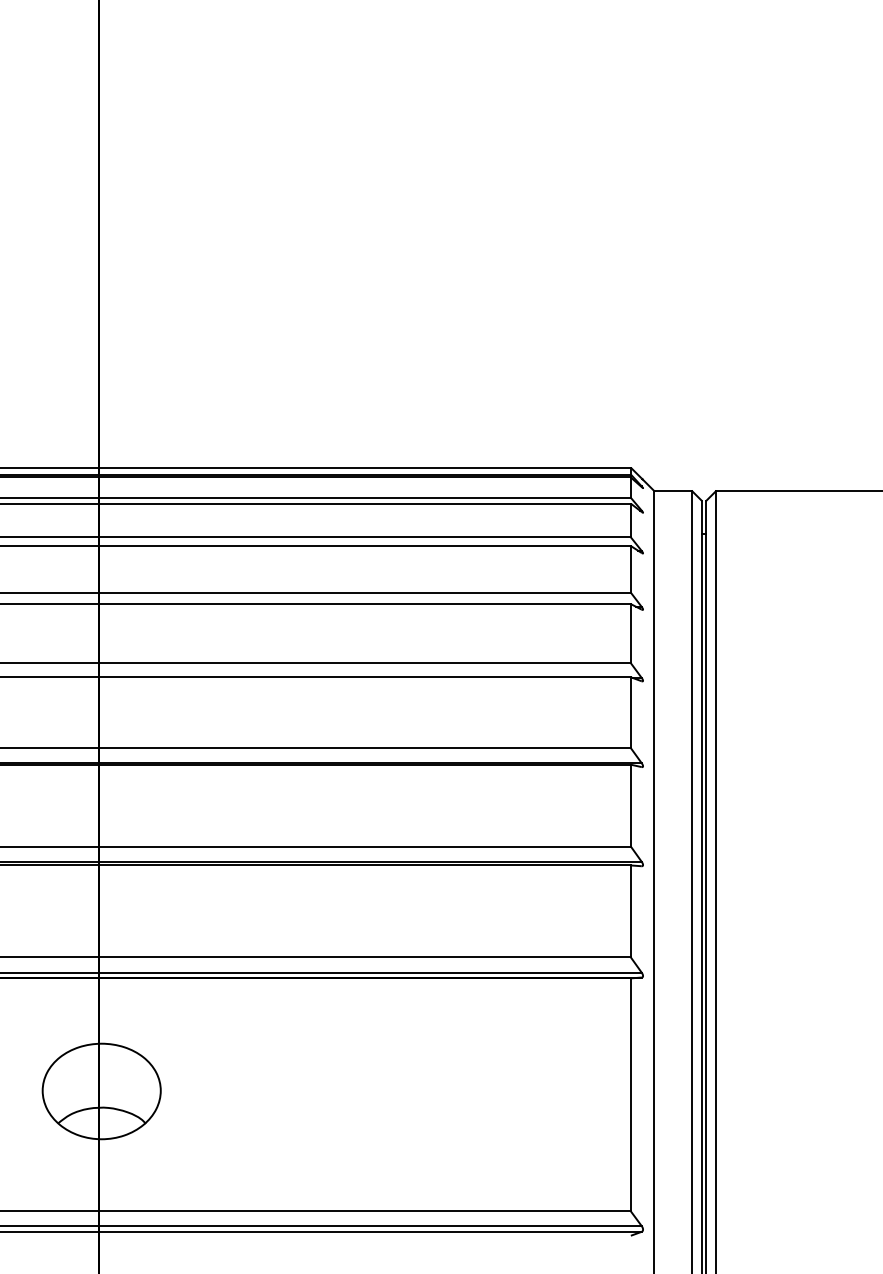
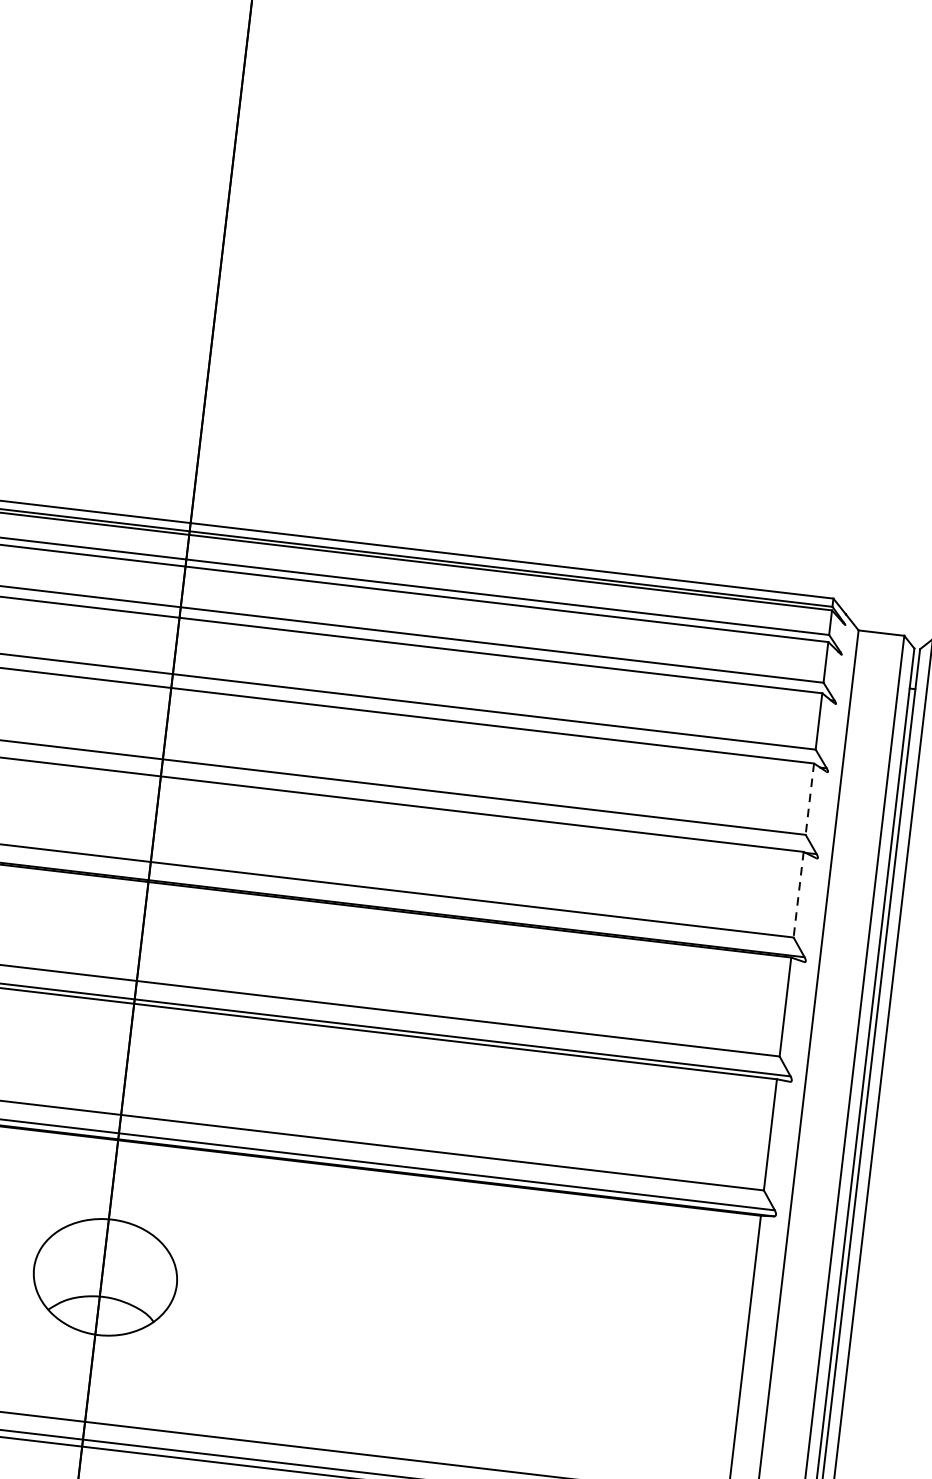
line: (630, 633) -> (809, 798), solid -> dashed
line: (630, 713) -> (798, 895), solid -> dashed

